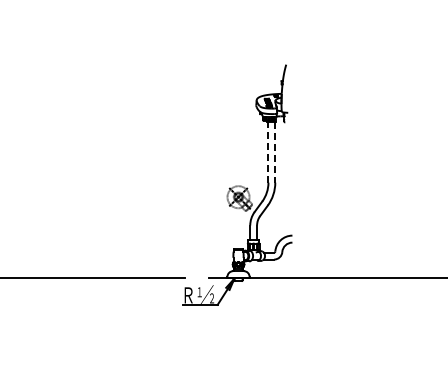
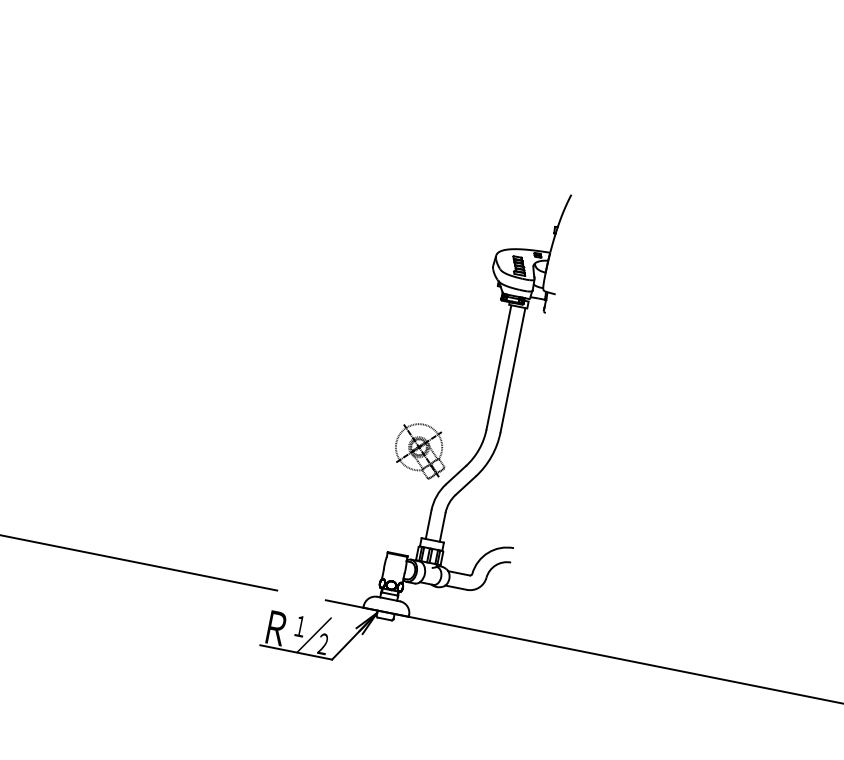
line: (268, 152) -> (498, 367), dashed -> solid
line: (275, 153) -> (512, 372), dashed -> solid

